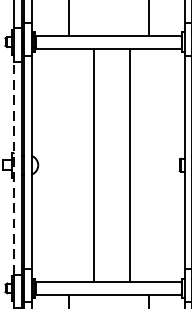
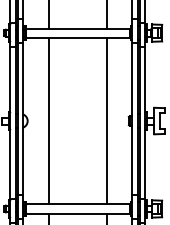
line: (93, 164) -> (49, 120), moved
line: (128, 164) -> (106, 120), moved
line: (14, 167) -> (10, 122), dashed -> solid

